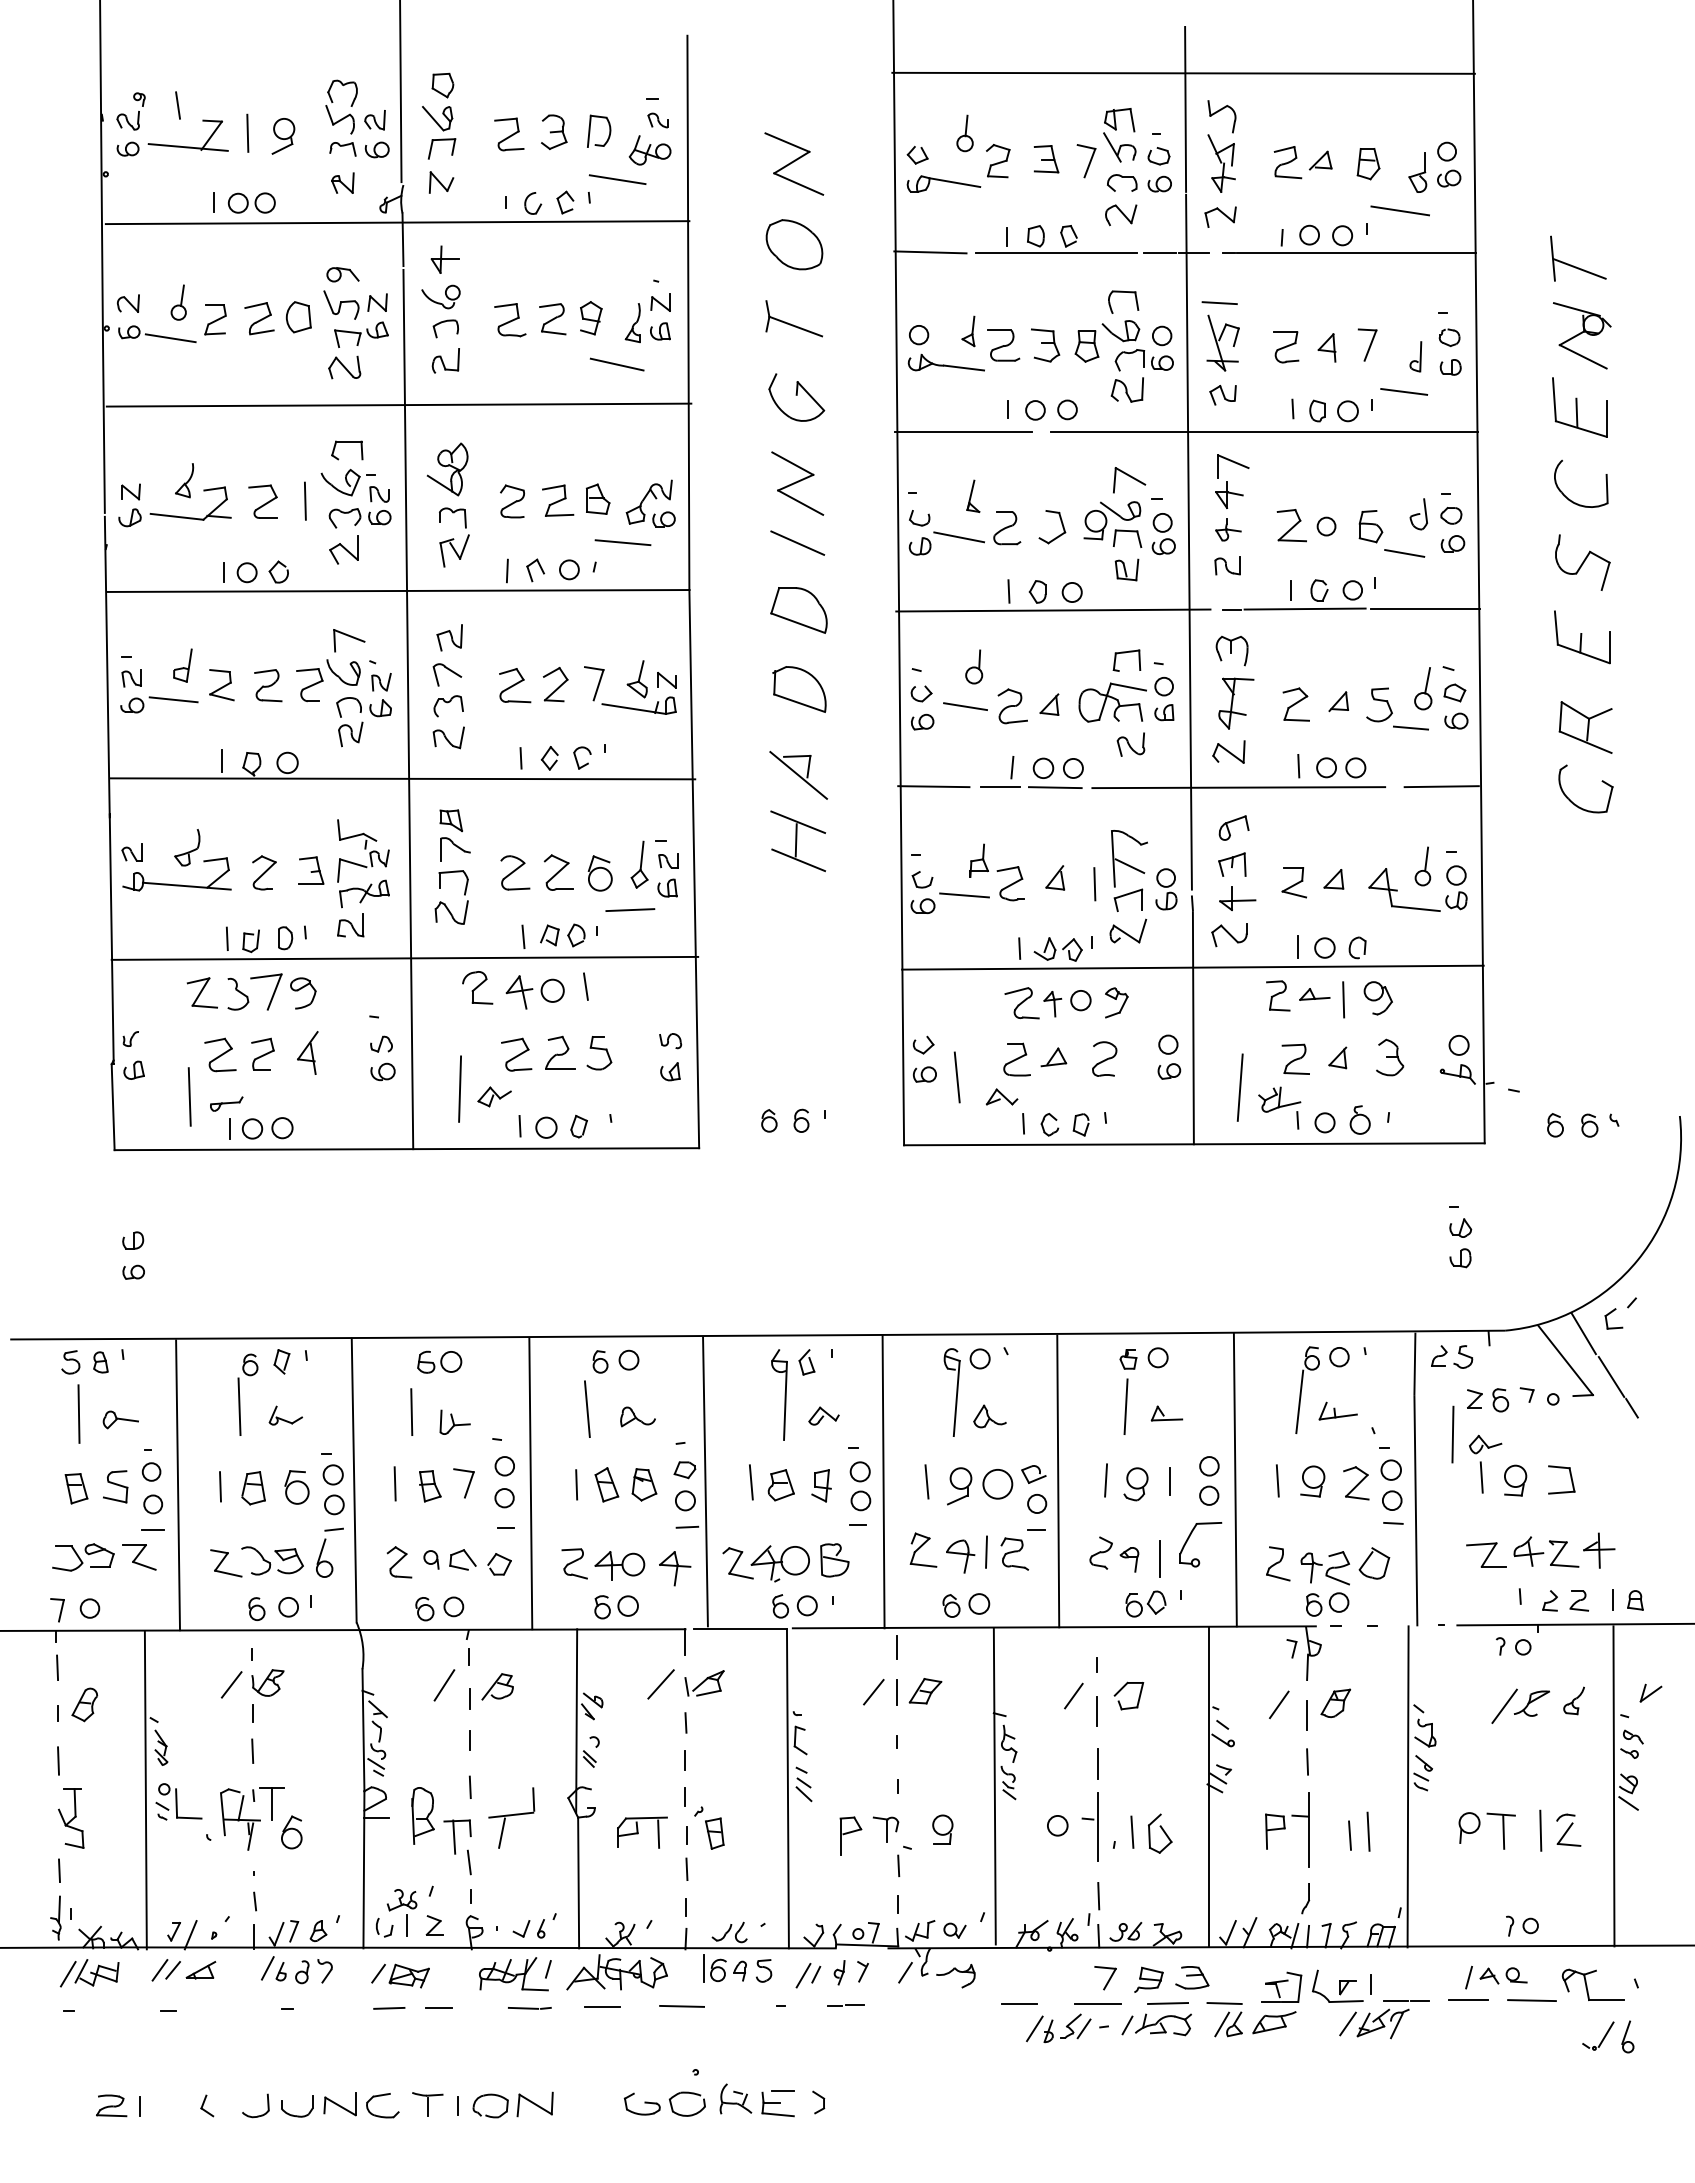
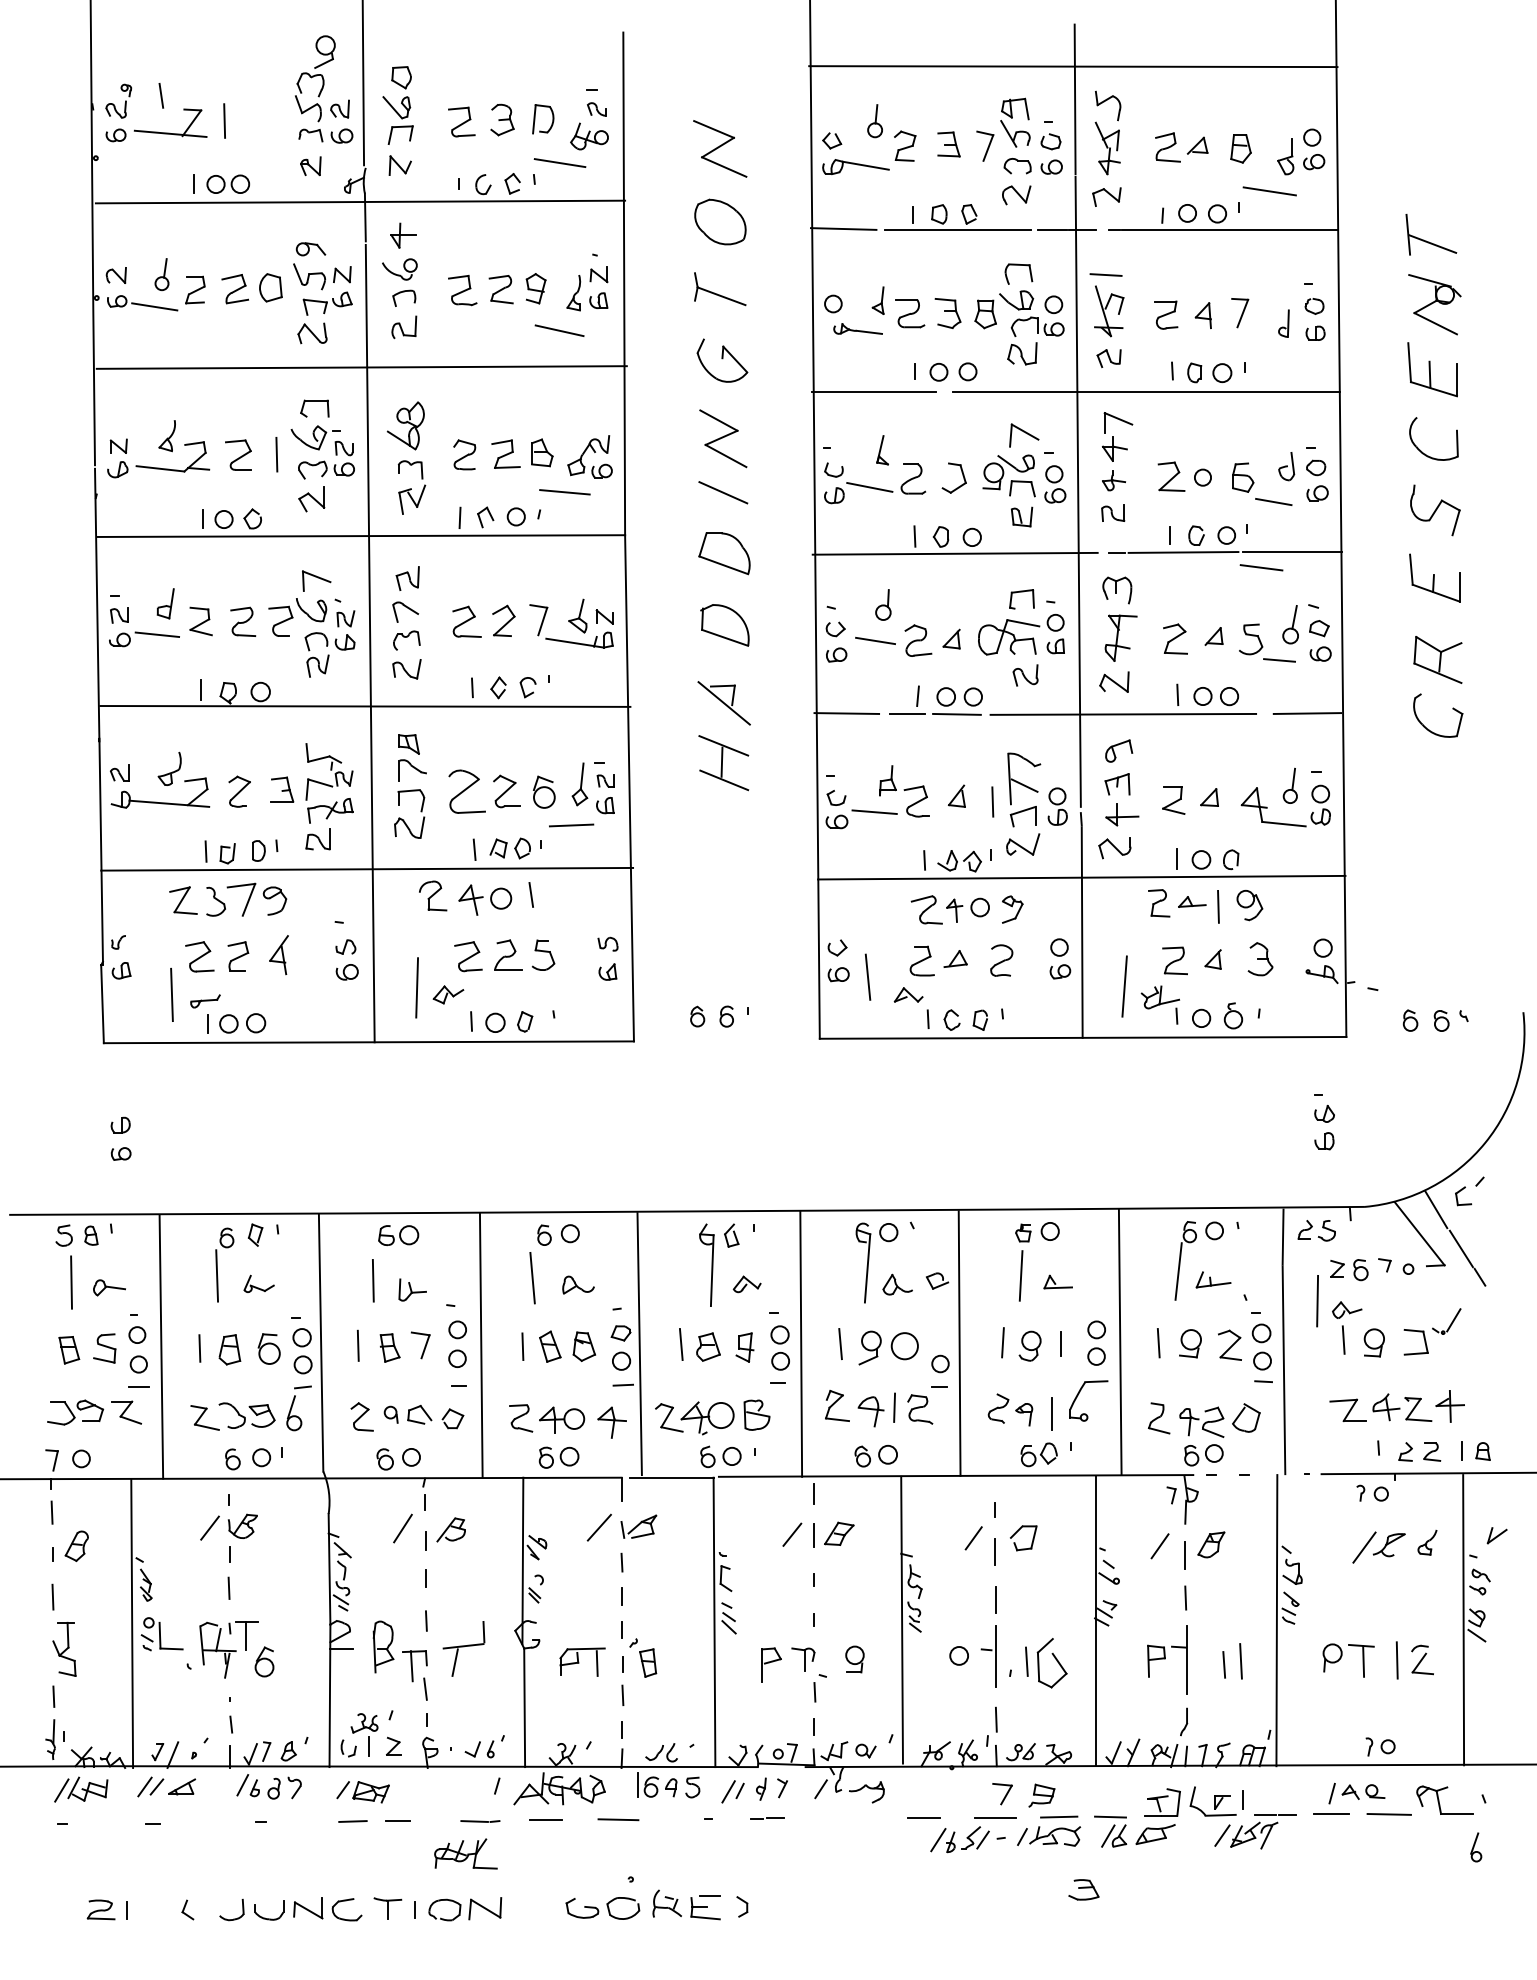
part: (283, 136) -> (325, 52), moved
part: (945, 362) -> (857, 328), size x0.7
line: (1404, 391) -> (1261, 567), moved
part: (515, 872) -> (467, 791), size x1.4
part: (1033, 1474) -> (937, 1281), moved
part: (1159, 1833) -> (1051, 1662), size x1.4
part: (513, 1974) -> (465, 1854), moved
part: (1192, 1977) -> (1084, 1889), moved
part: (1598, 2035) -> (1446, 1321), moved

